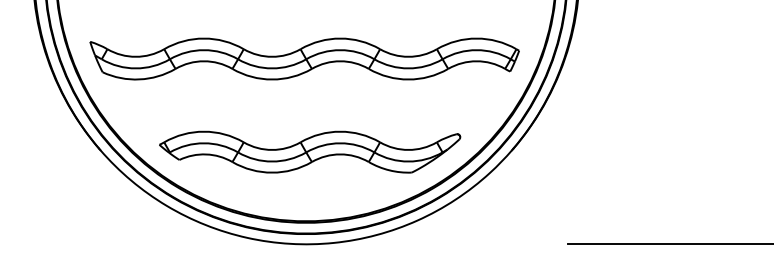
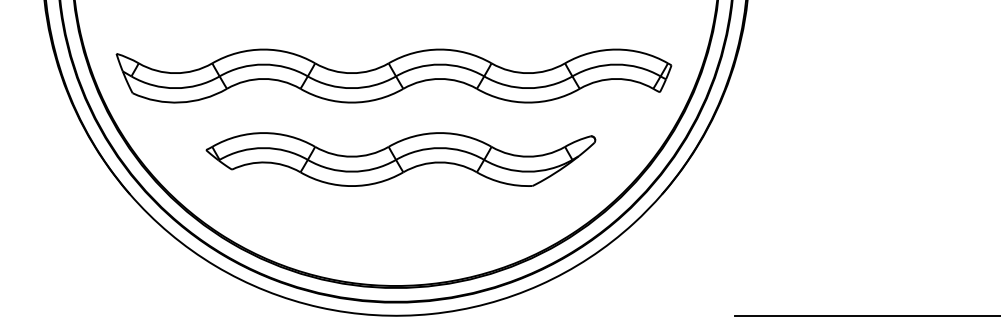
part: (309, 152) -> (400, 159), moved

